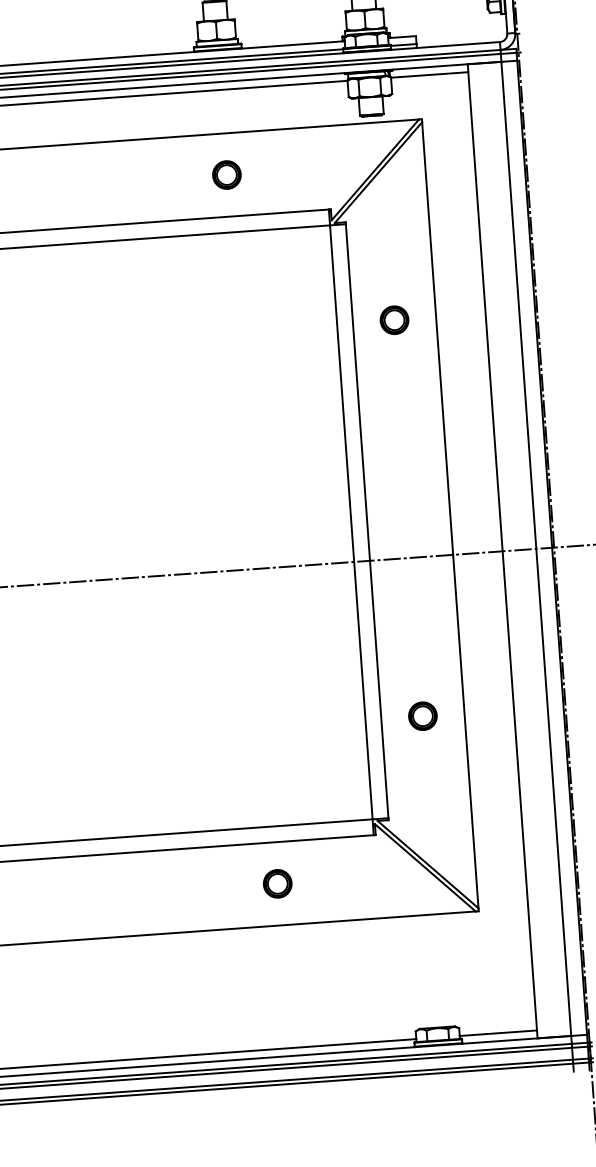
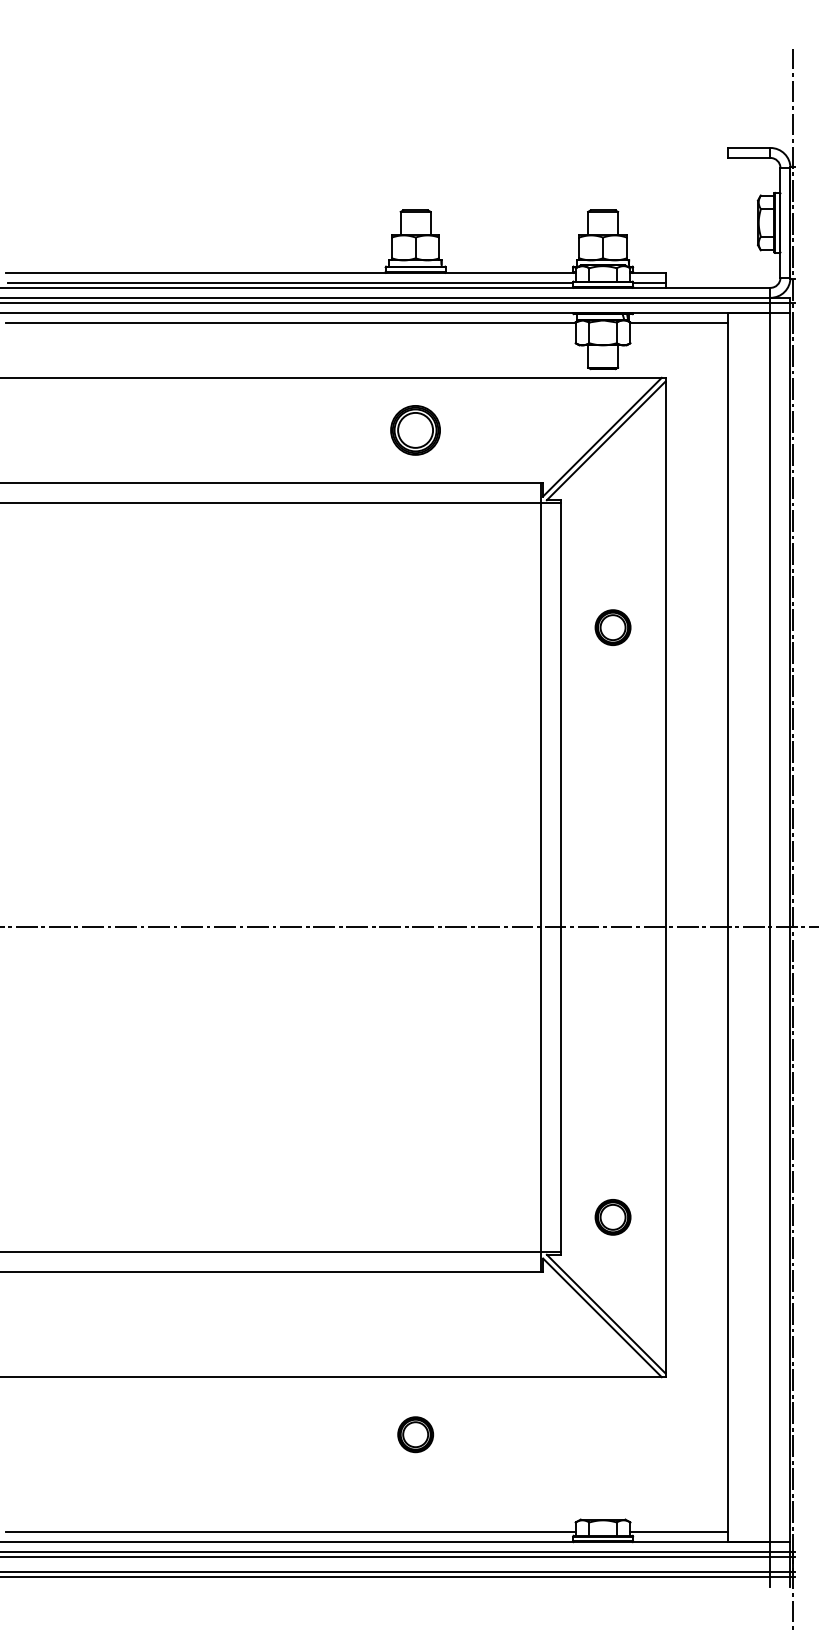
part: (226, 174) -> (415, 429), size x1.4
part: (422, 716) -> (612, 1217), moved
part: (277, 883) -> (415, 1434), moved

